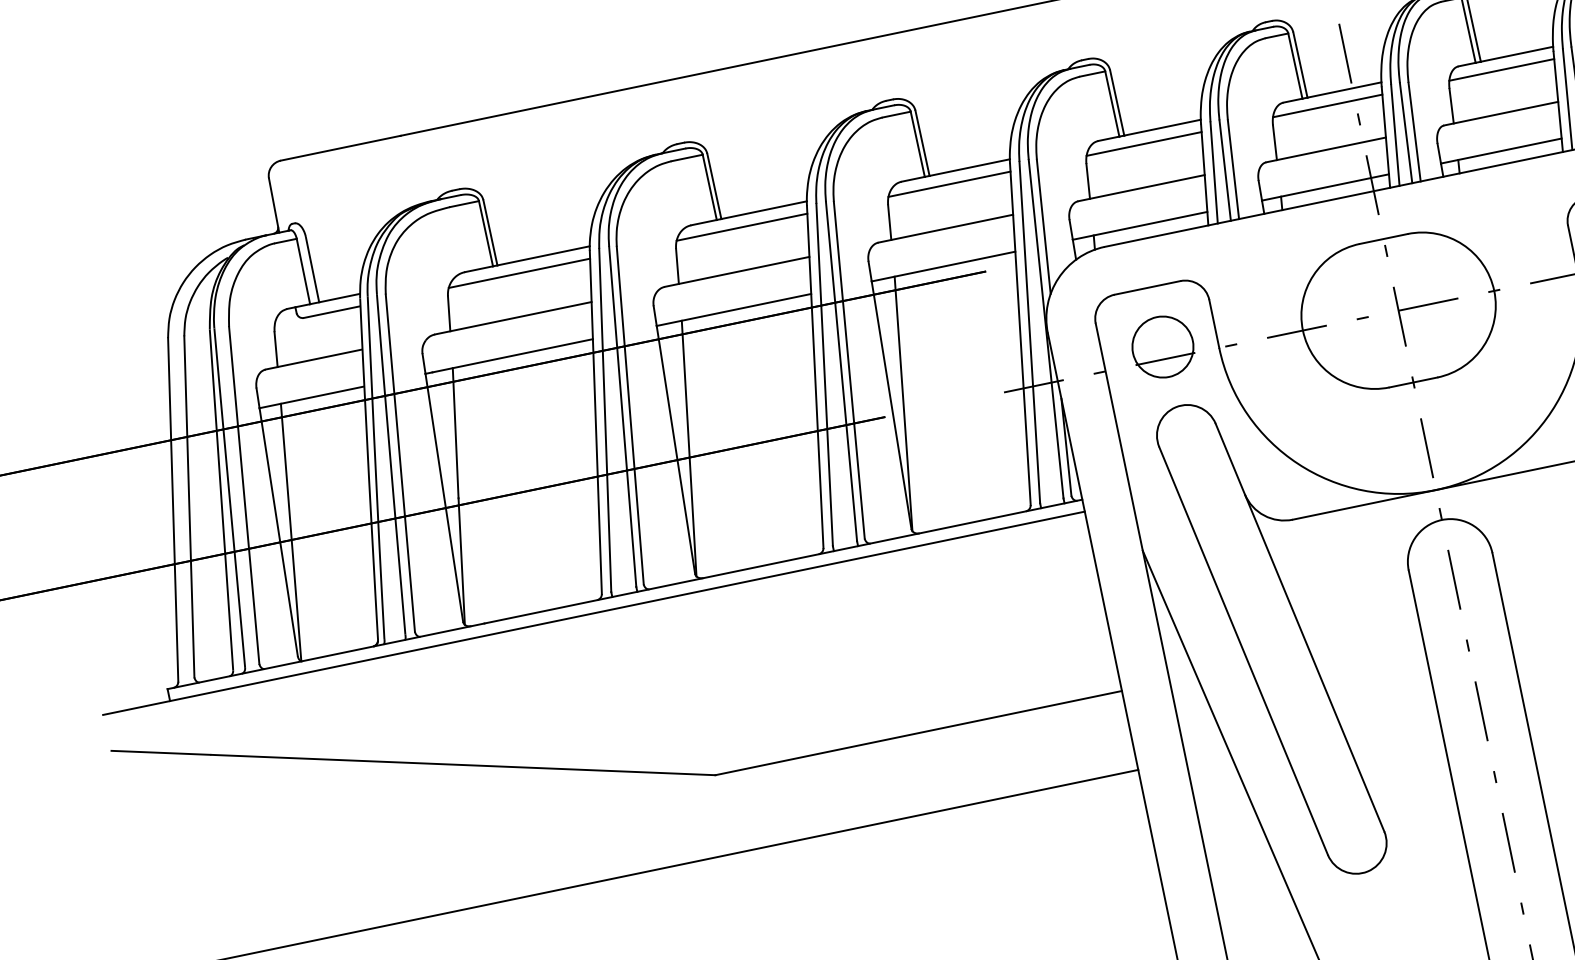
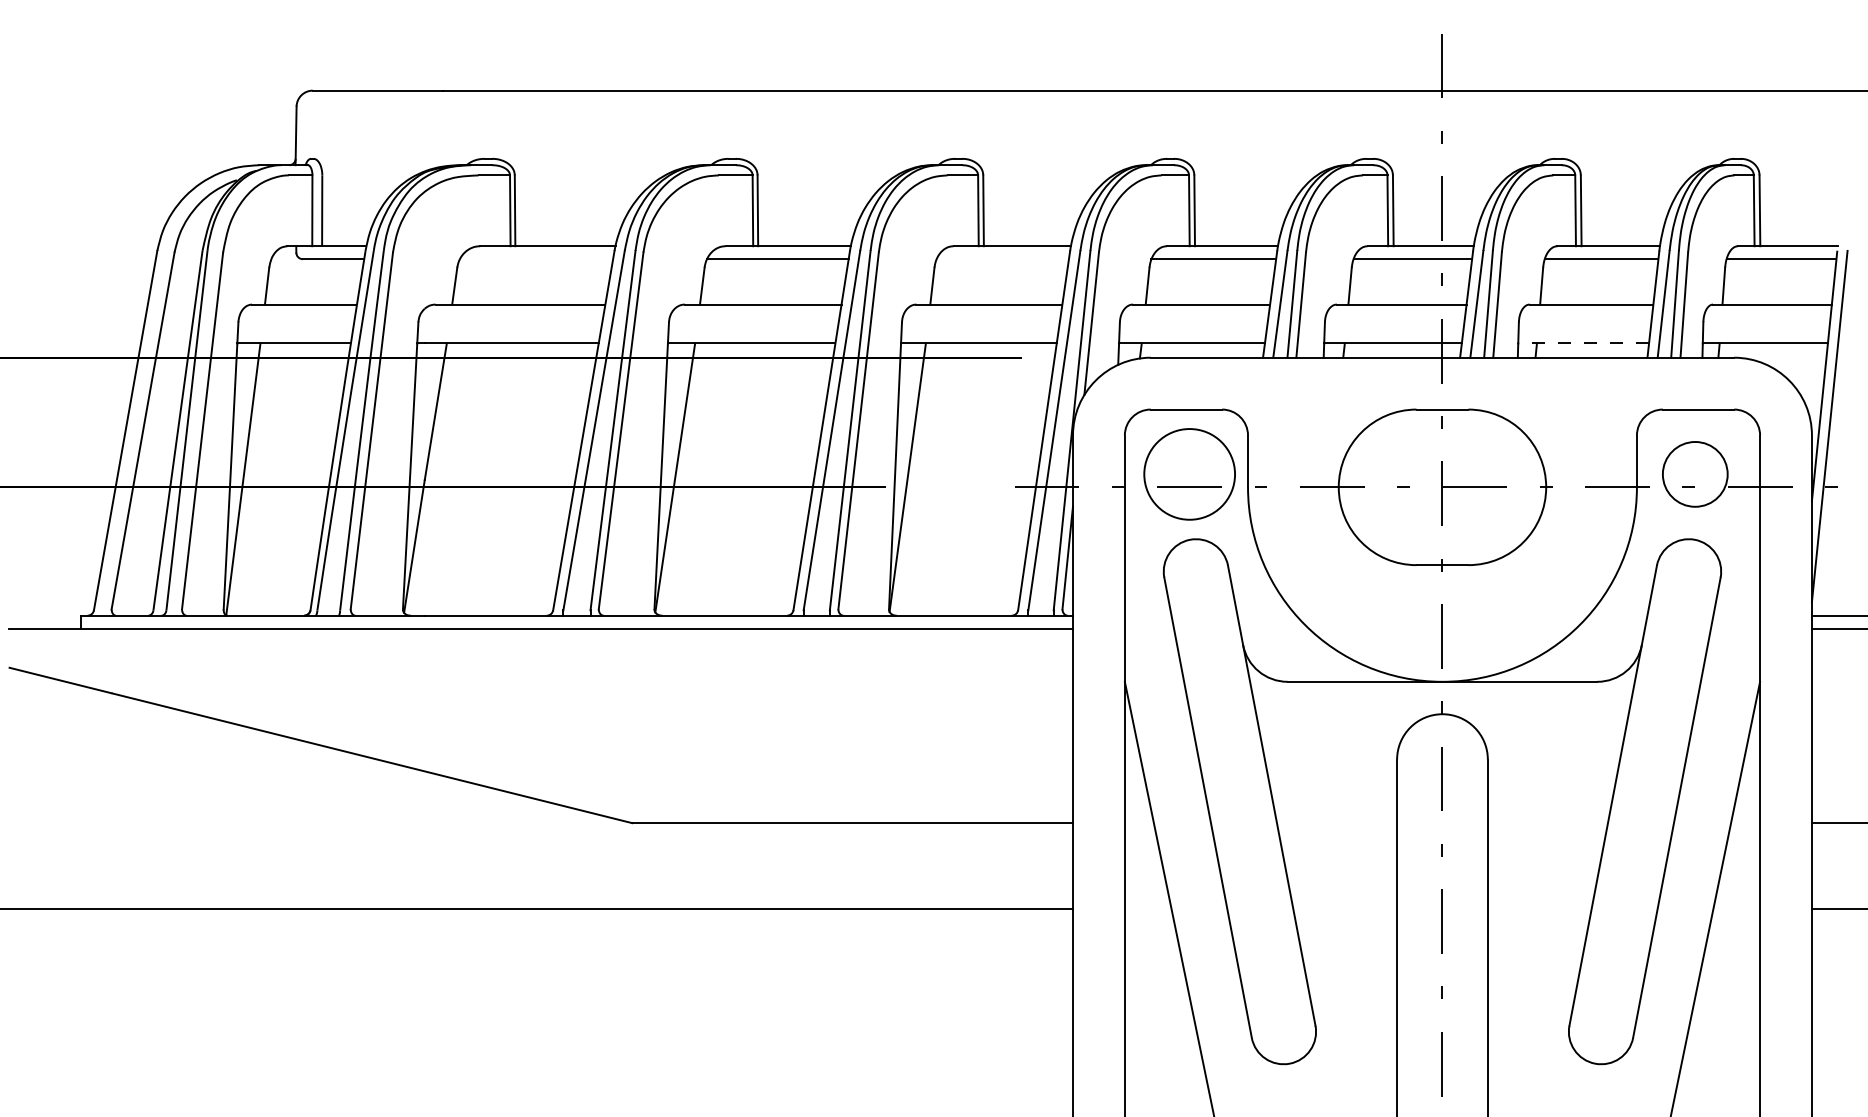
line: (1501, 151) -> (1583, 343), solid -> dashed
line: (949, 184) -> (1002, 259), removed
line: (519, 273) -> (536, 259), removed
circle: (1162, 346) -> (1189, 473), size x1.4

